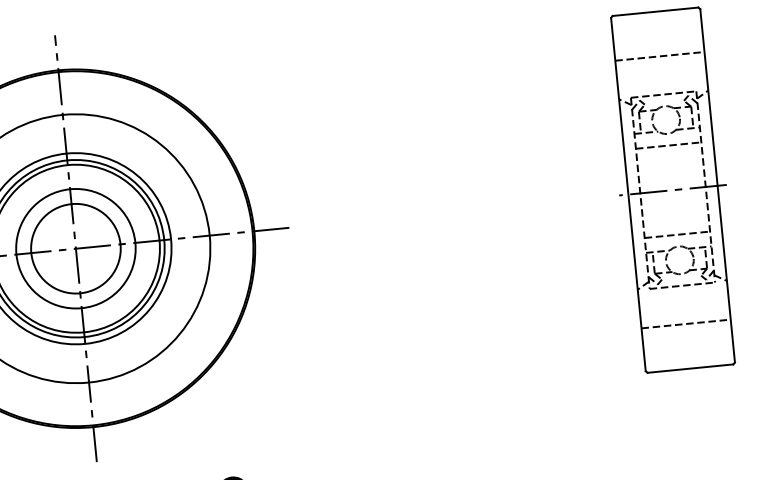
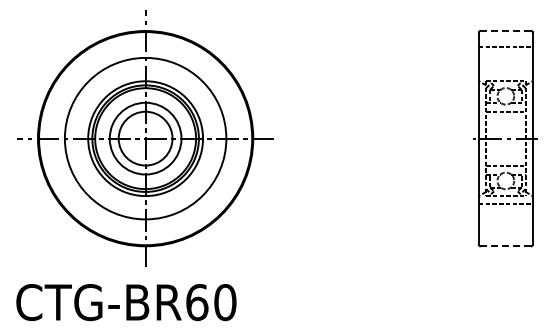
line: (654, 12) -> (505, 31), solid -> dashed
line: (659, 55) -> (505, 46), moved
line: (685, 324) -> (505, 204), moved
line: (689, 368) -> (505, 246), solid -> dashed

